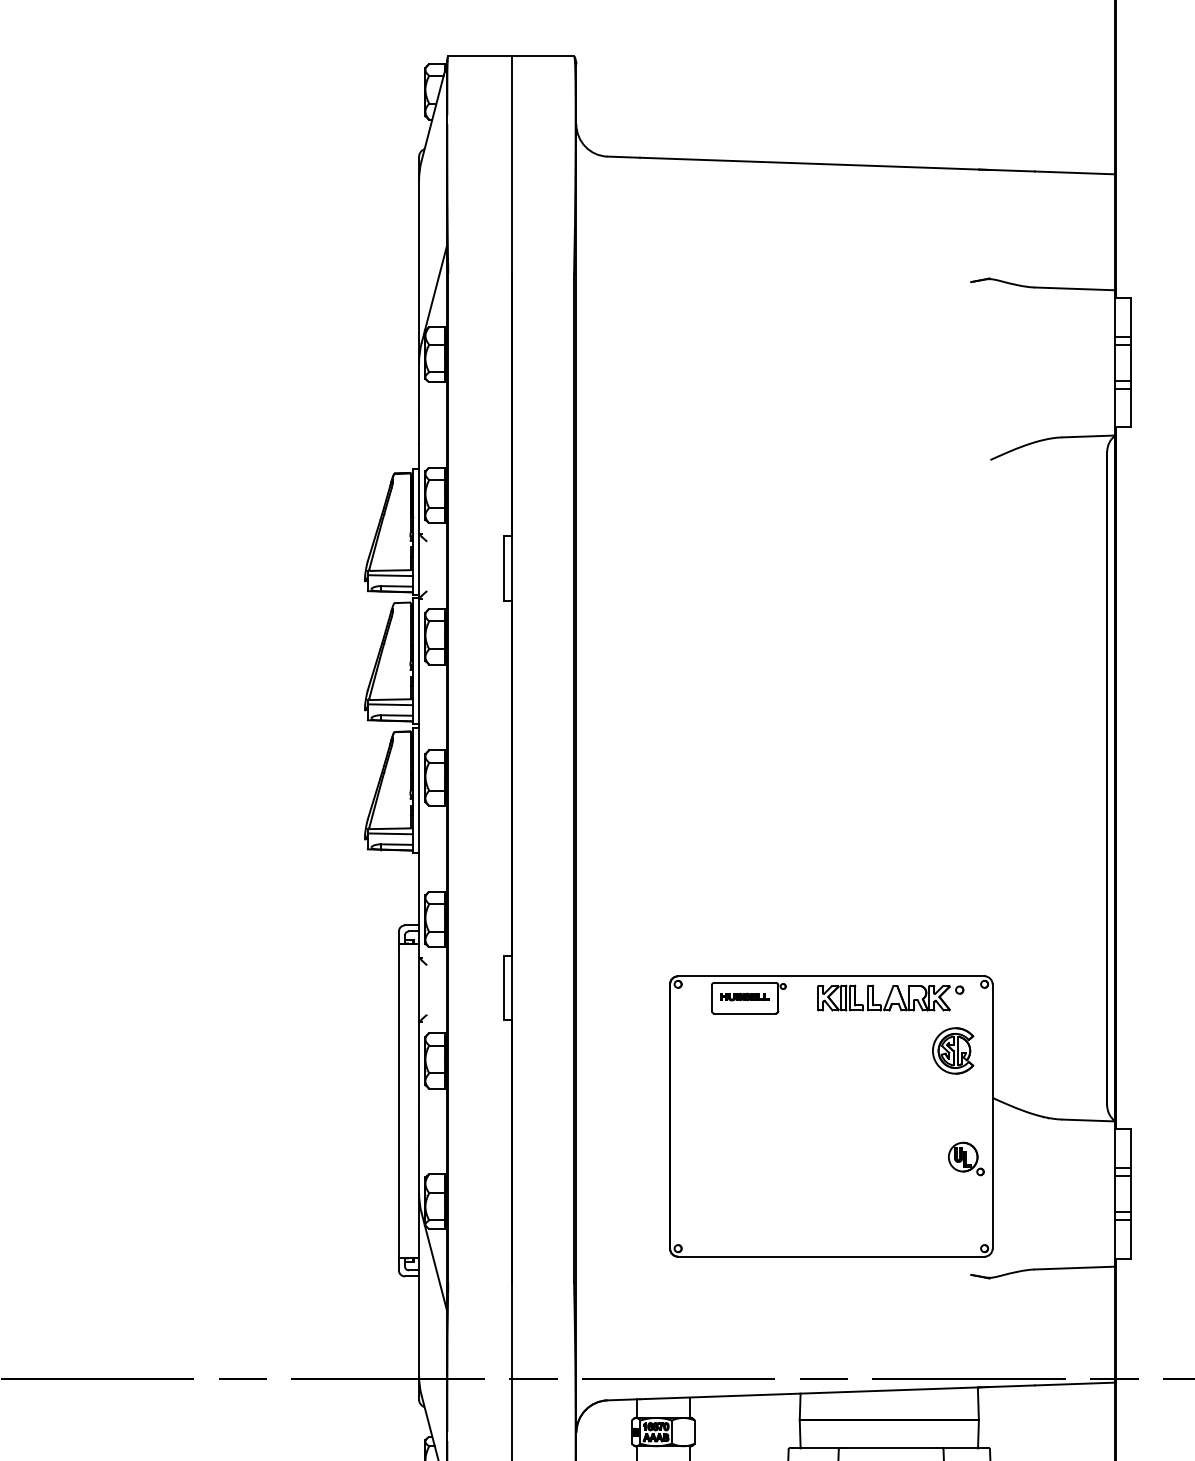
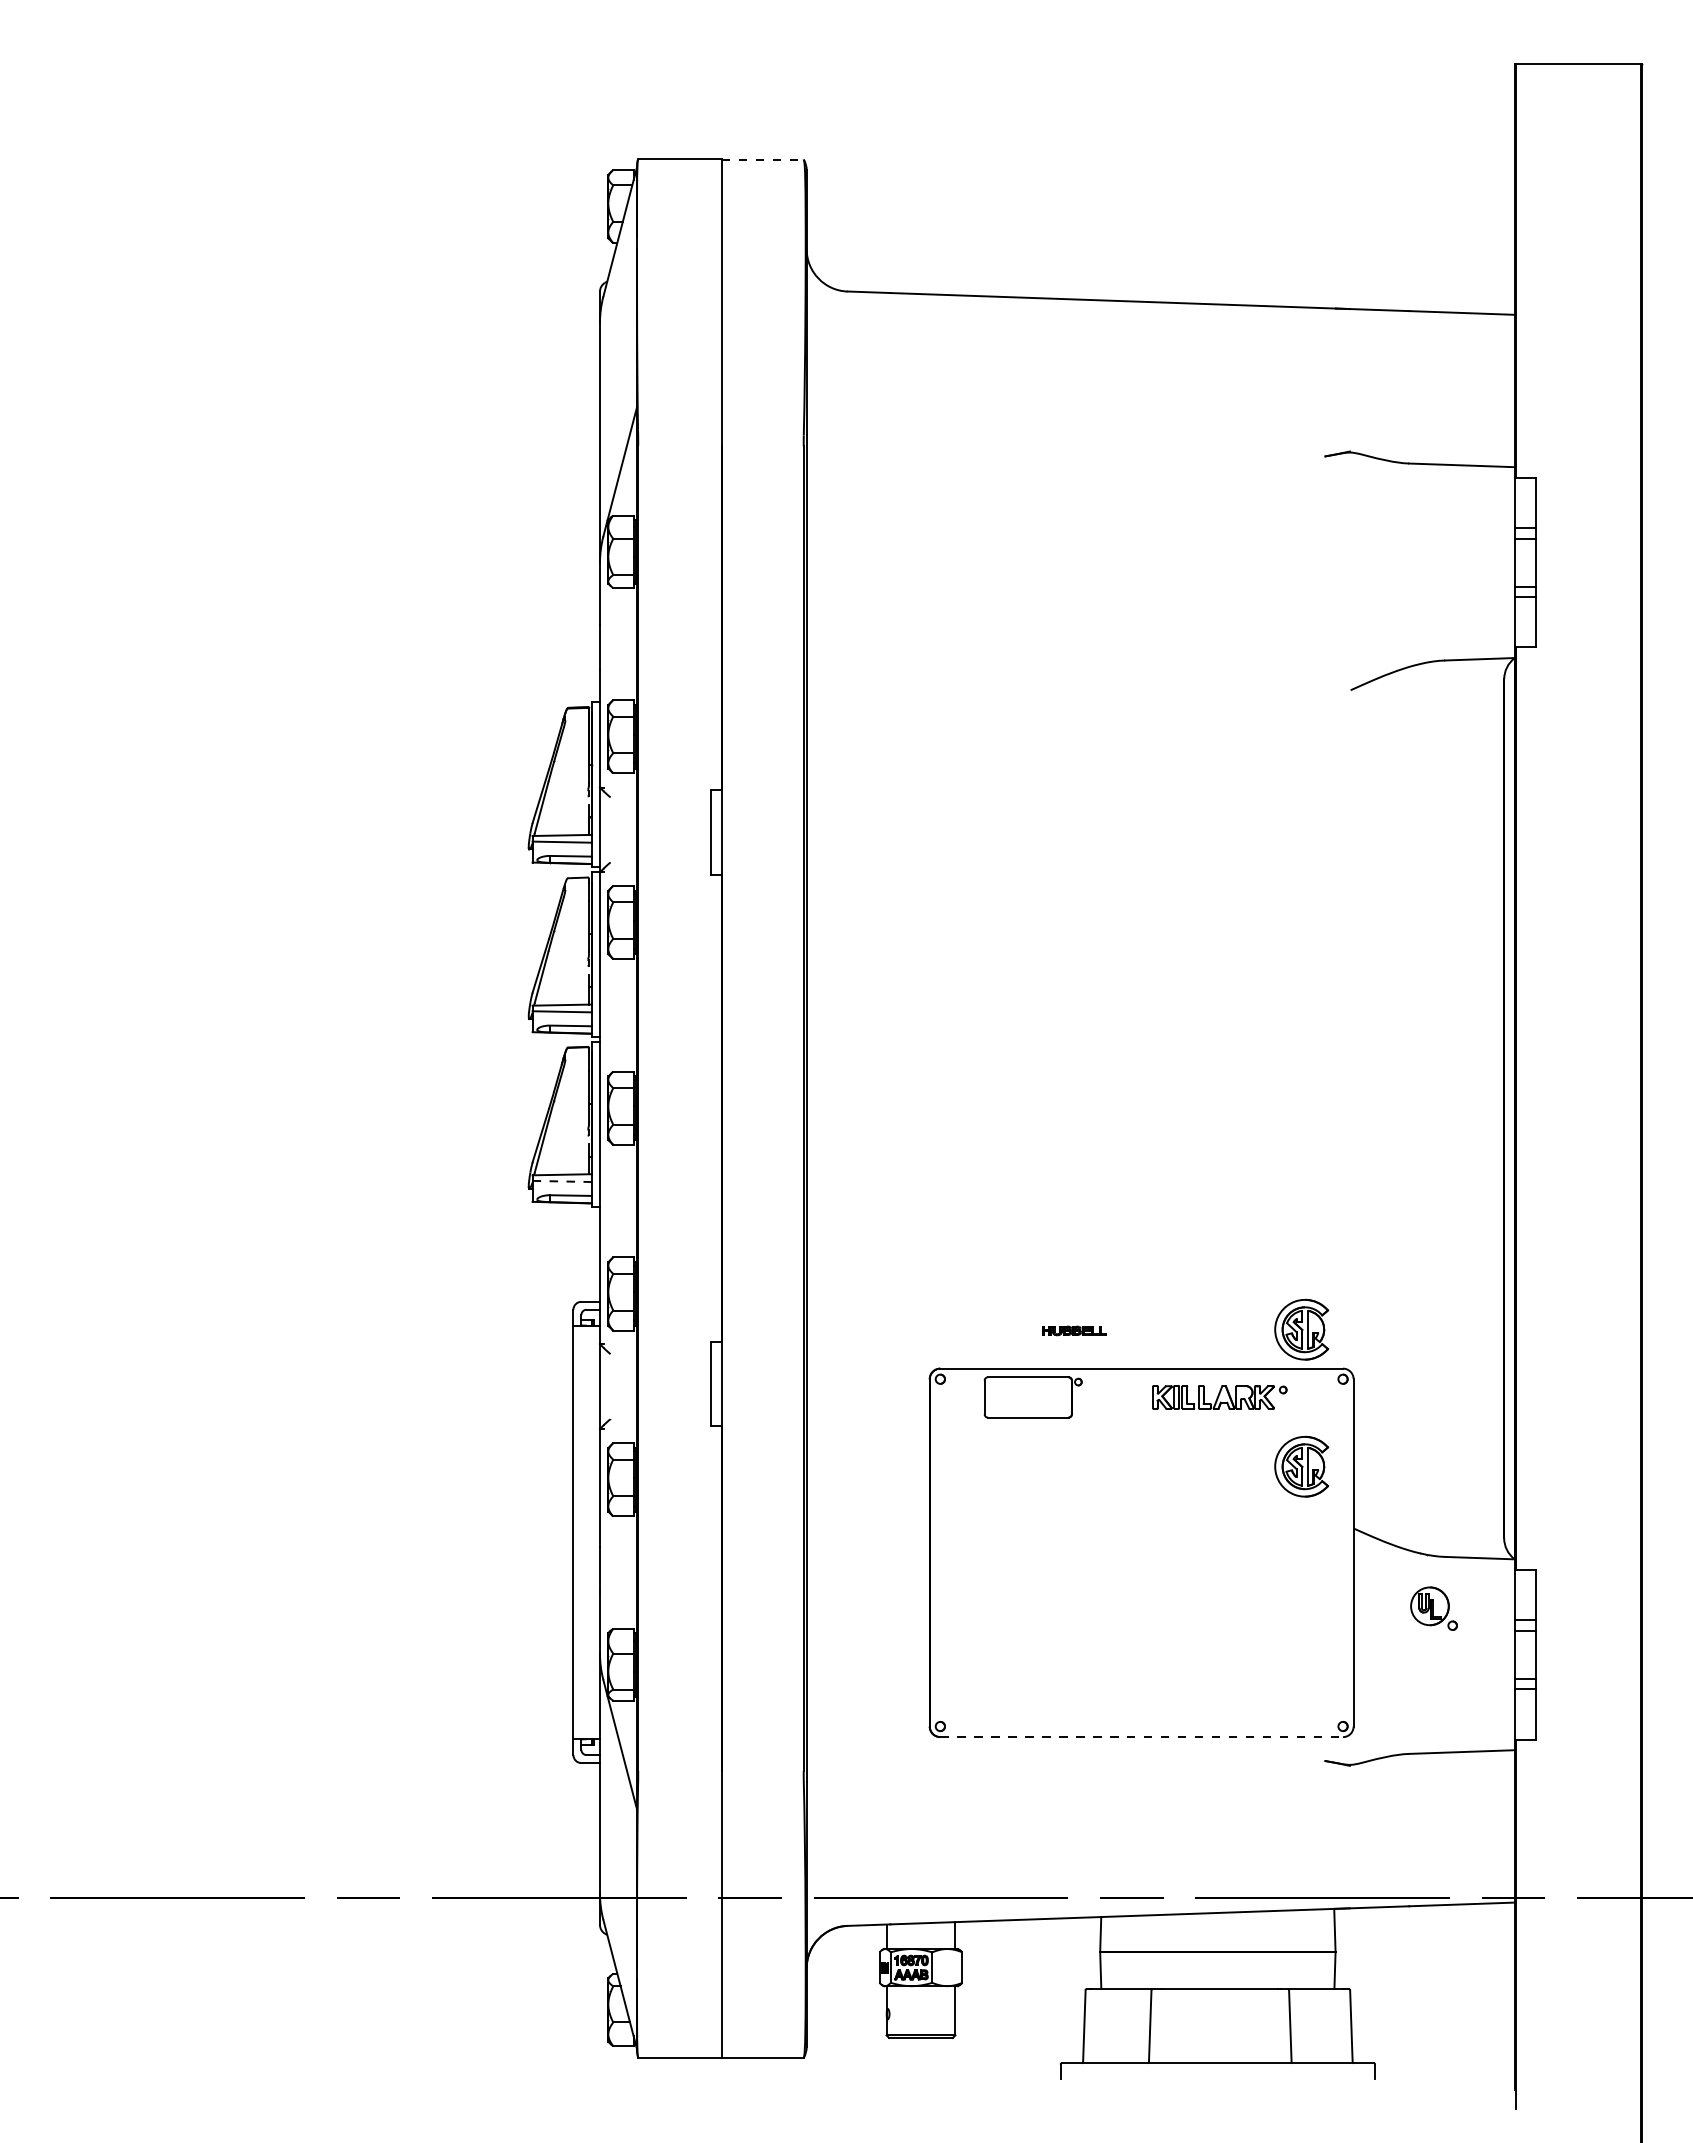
line: (542, 56) -> (762, 159), solid -> dashed
line: (390, 833) -> (562, 1181), solid -> dashed
part: (952, 946) -> (1301, 1329), added
part: (745, 996) -> (1074, 1330), moved
part: (890, 998) -> (1219, 1397), size x0.7
part: (965, 1158) -> (1433, 1608), moved
line: (831, 1256) -> (1142, 1737), solid -> dashed

